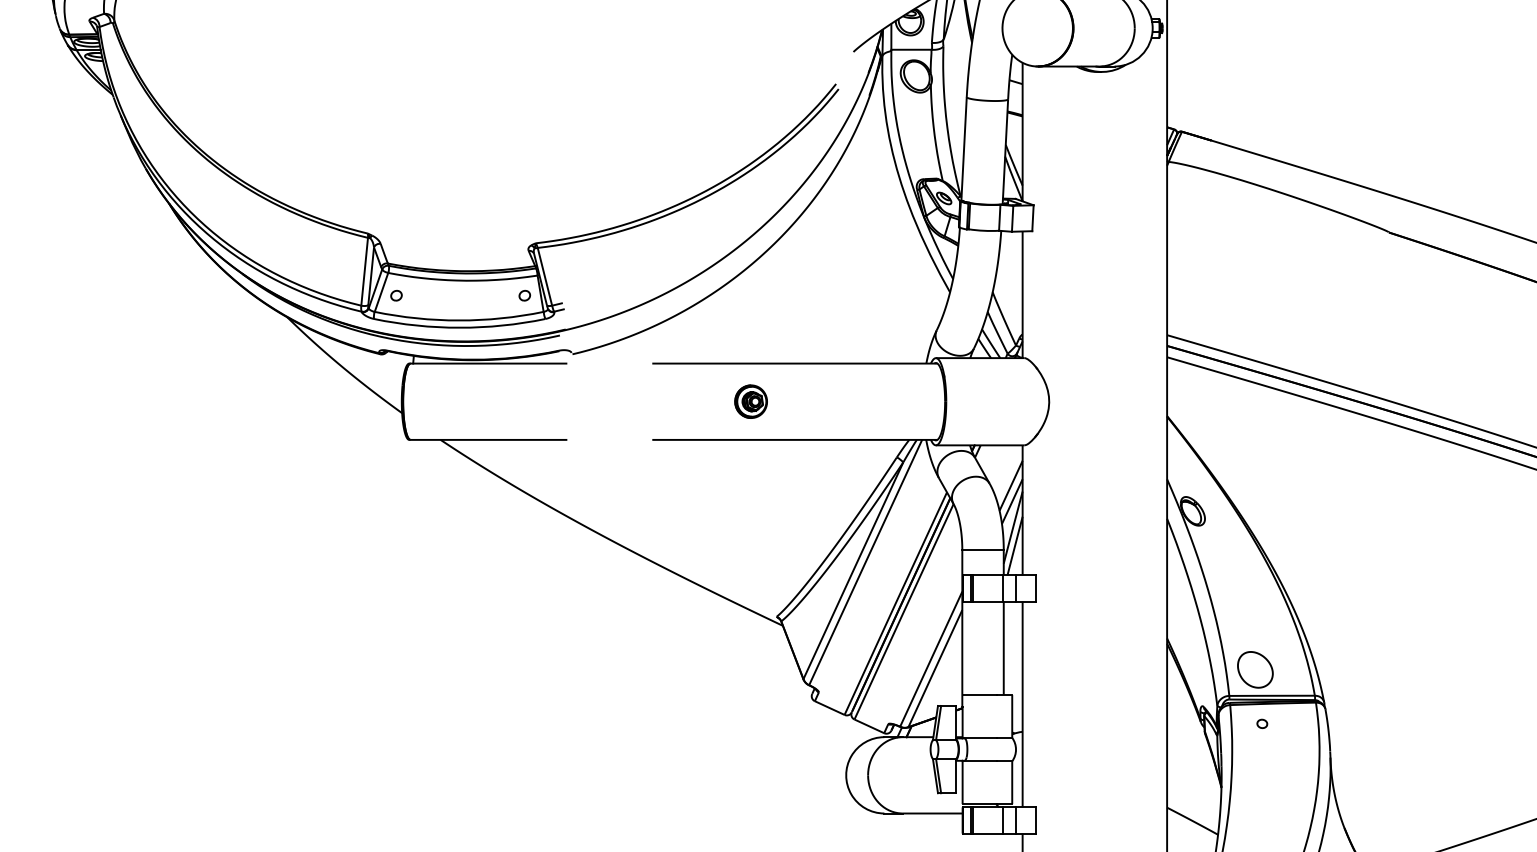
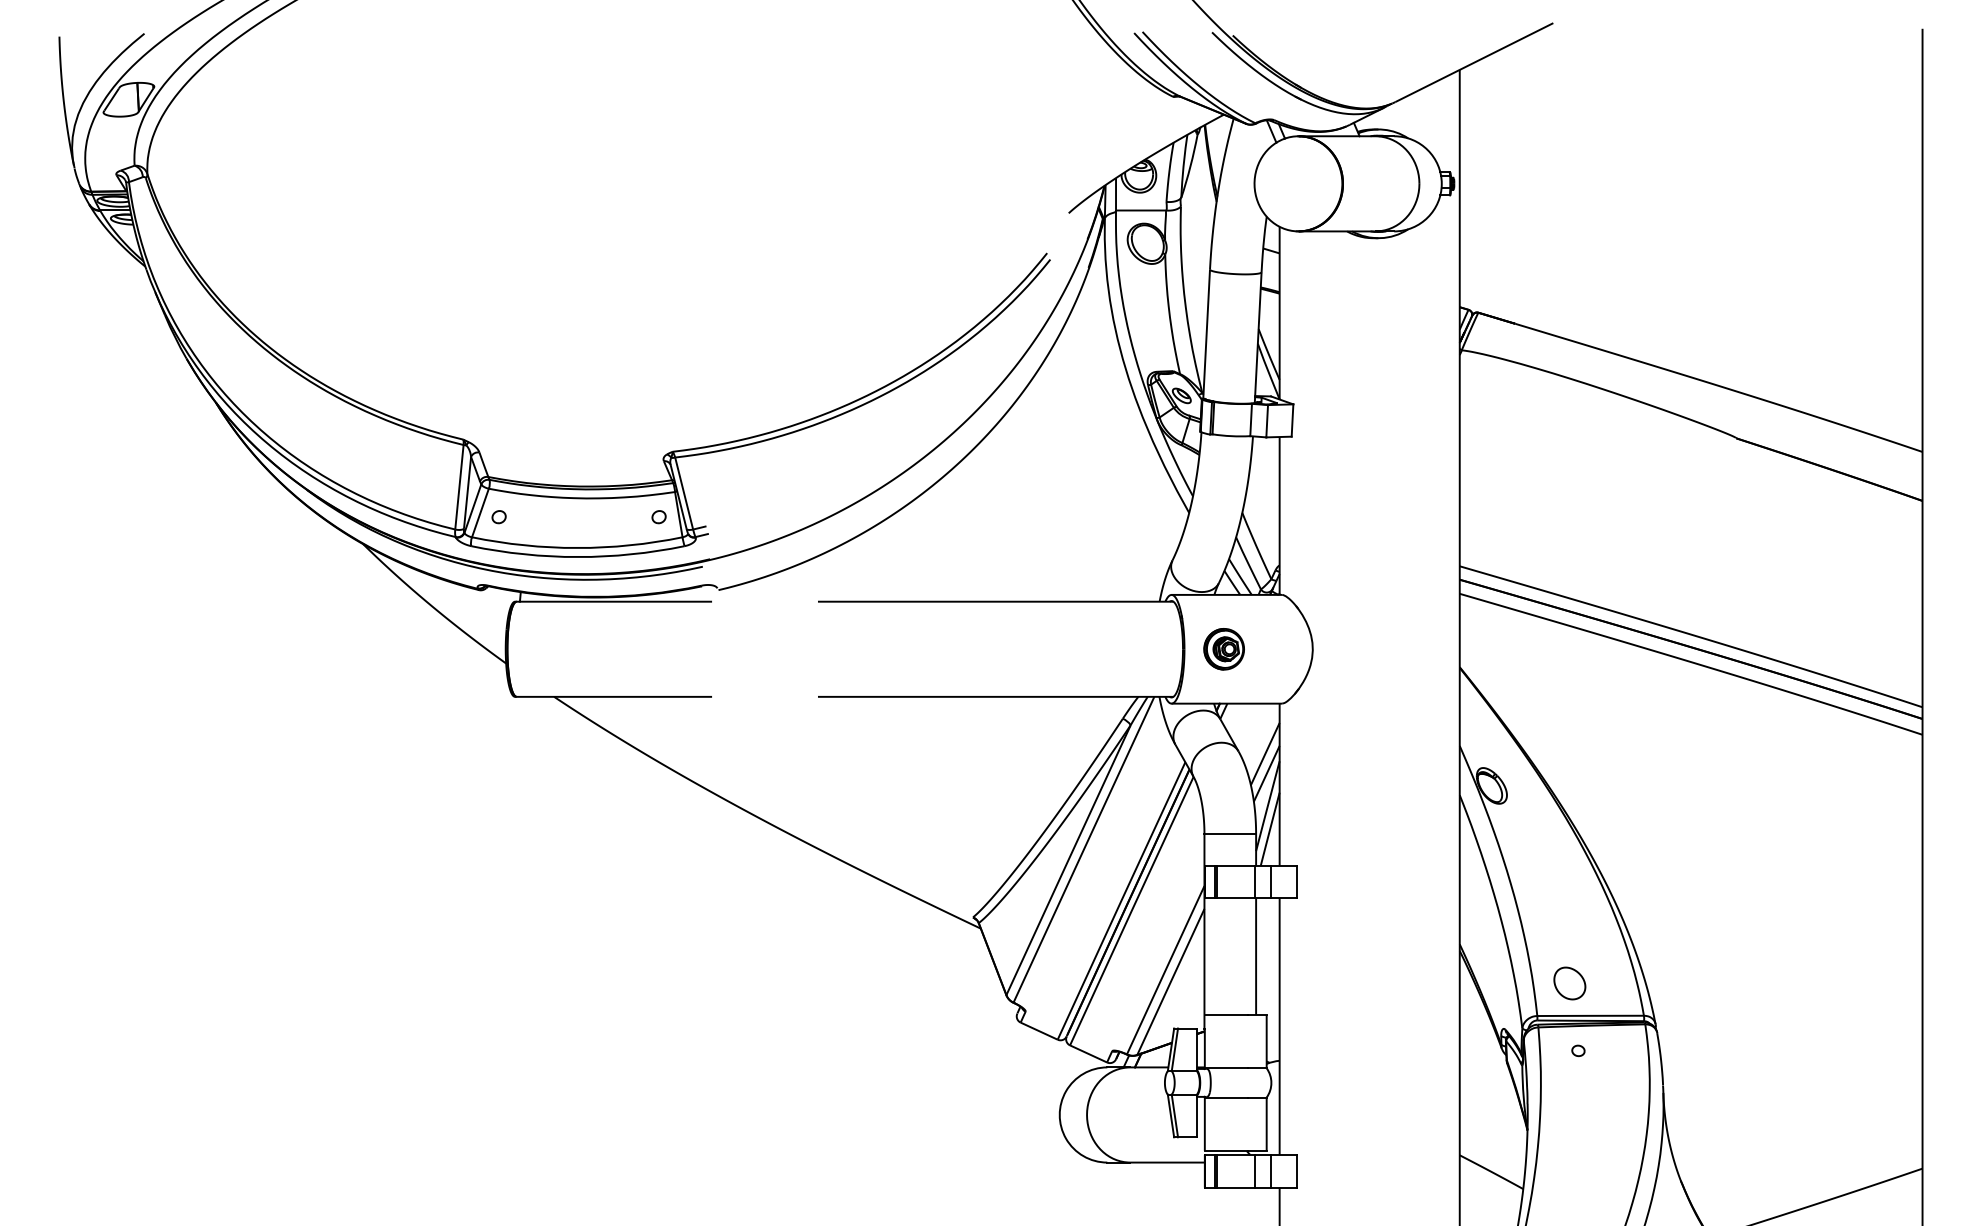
part: (750, 401) -> (1223, 649), moved
part: (1255, 669) -> (1569, 983), size x0.71

